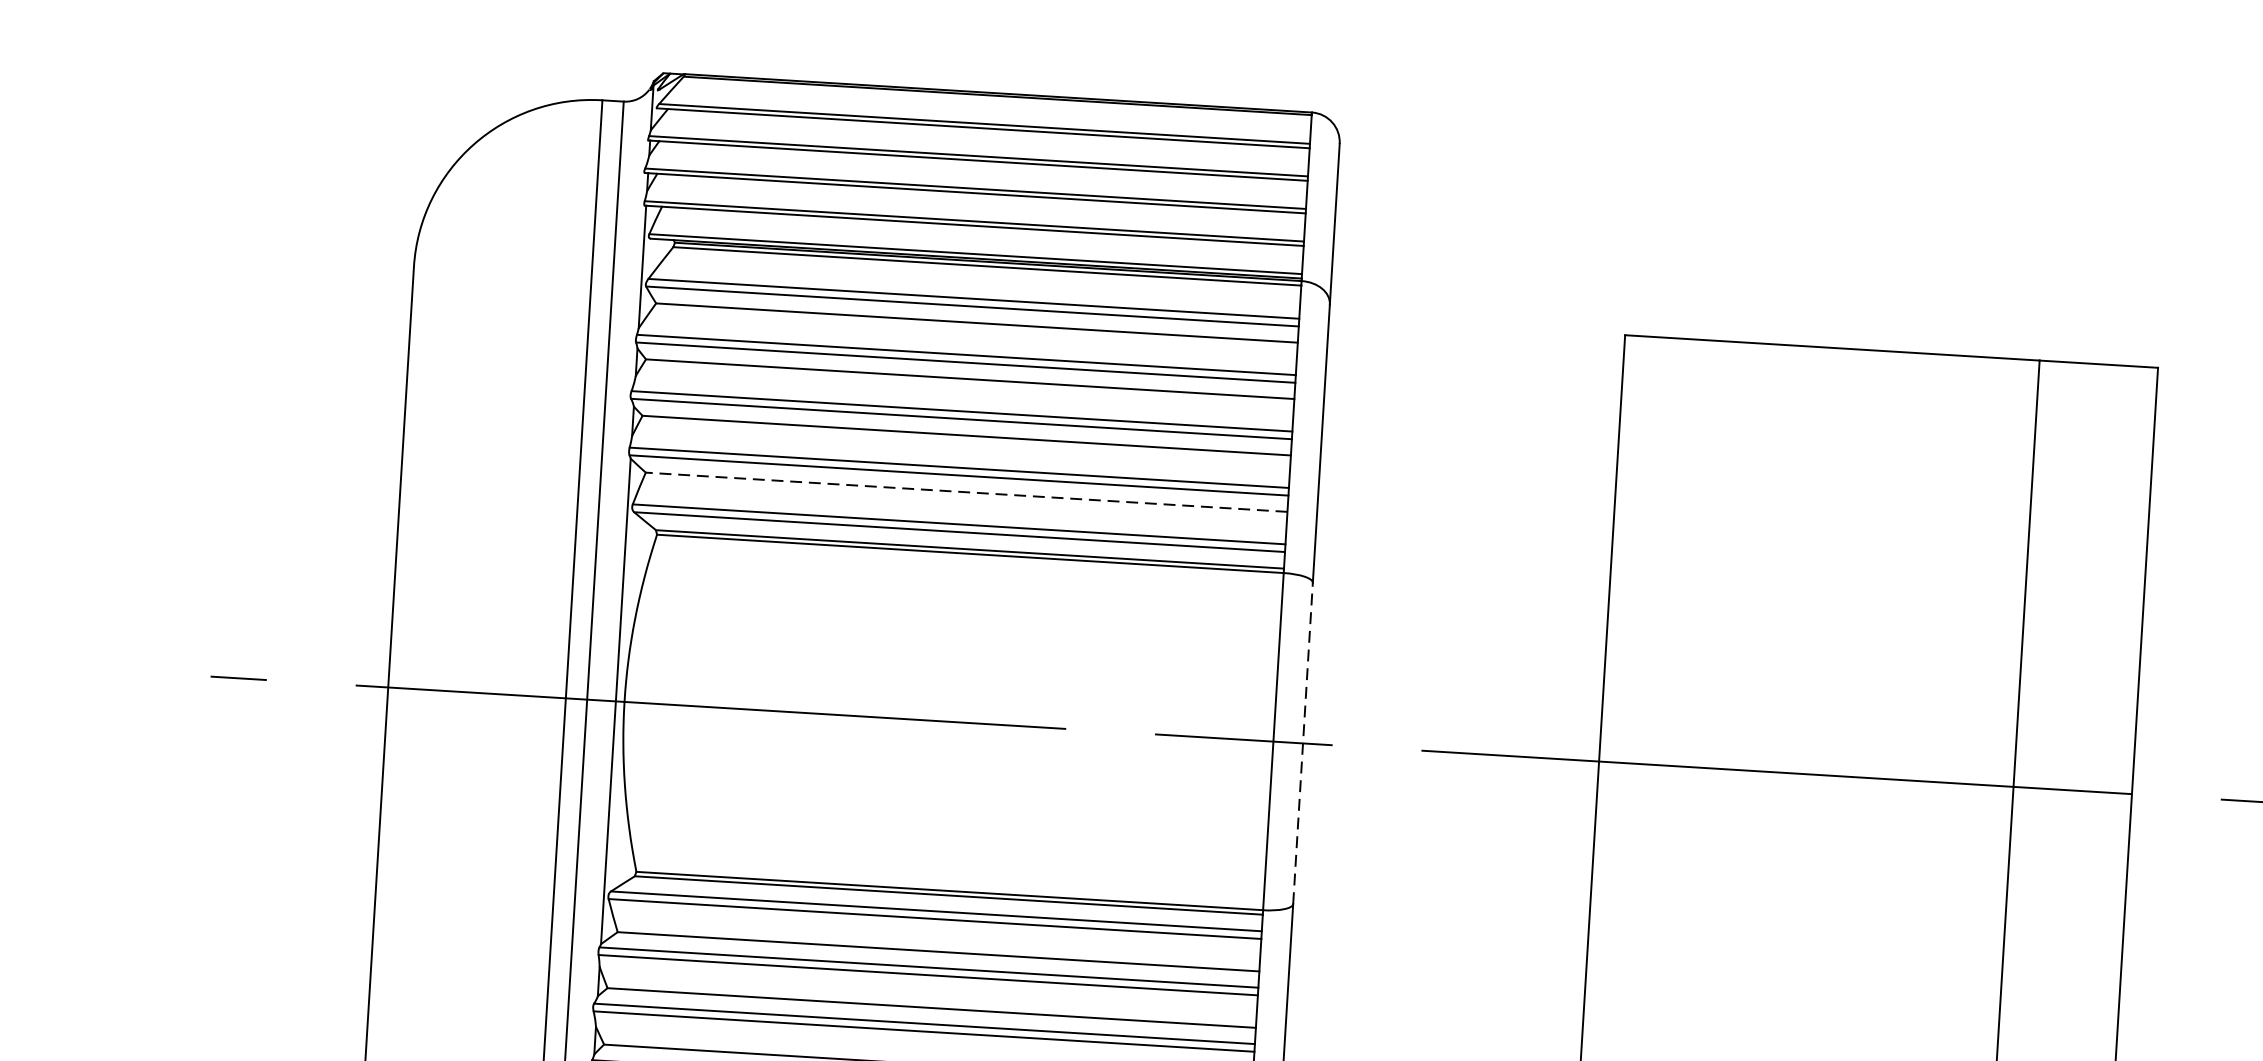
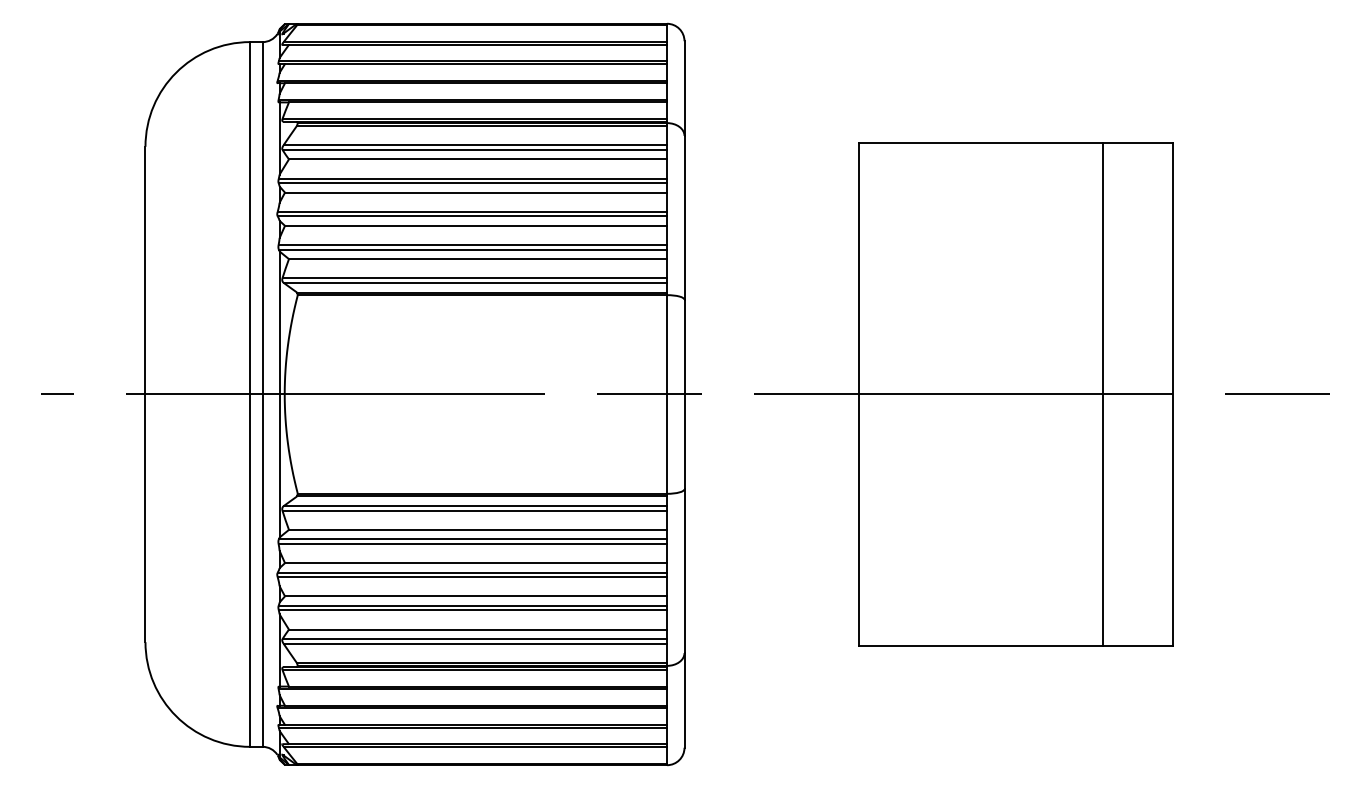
line: (965, 492) -> (477, 259), dashed -> solid
line: (1302, 743) -> (684, 394), dashed -> solid

